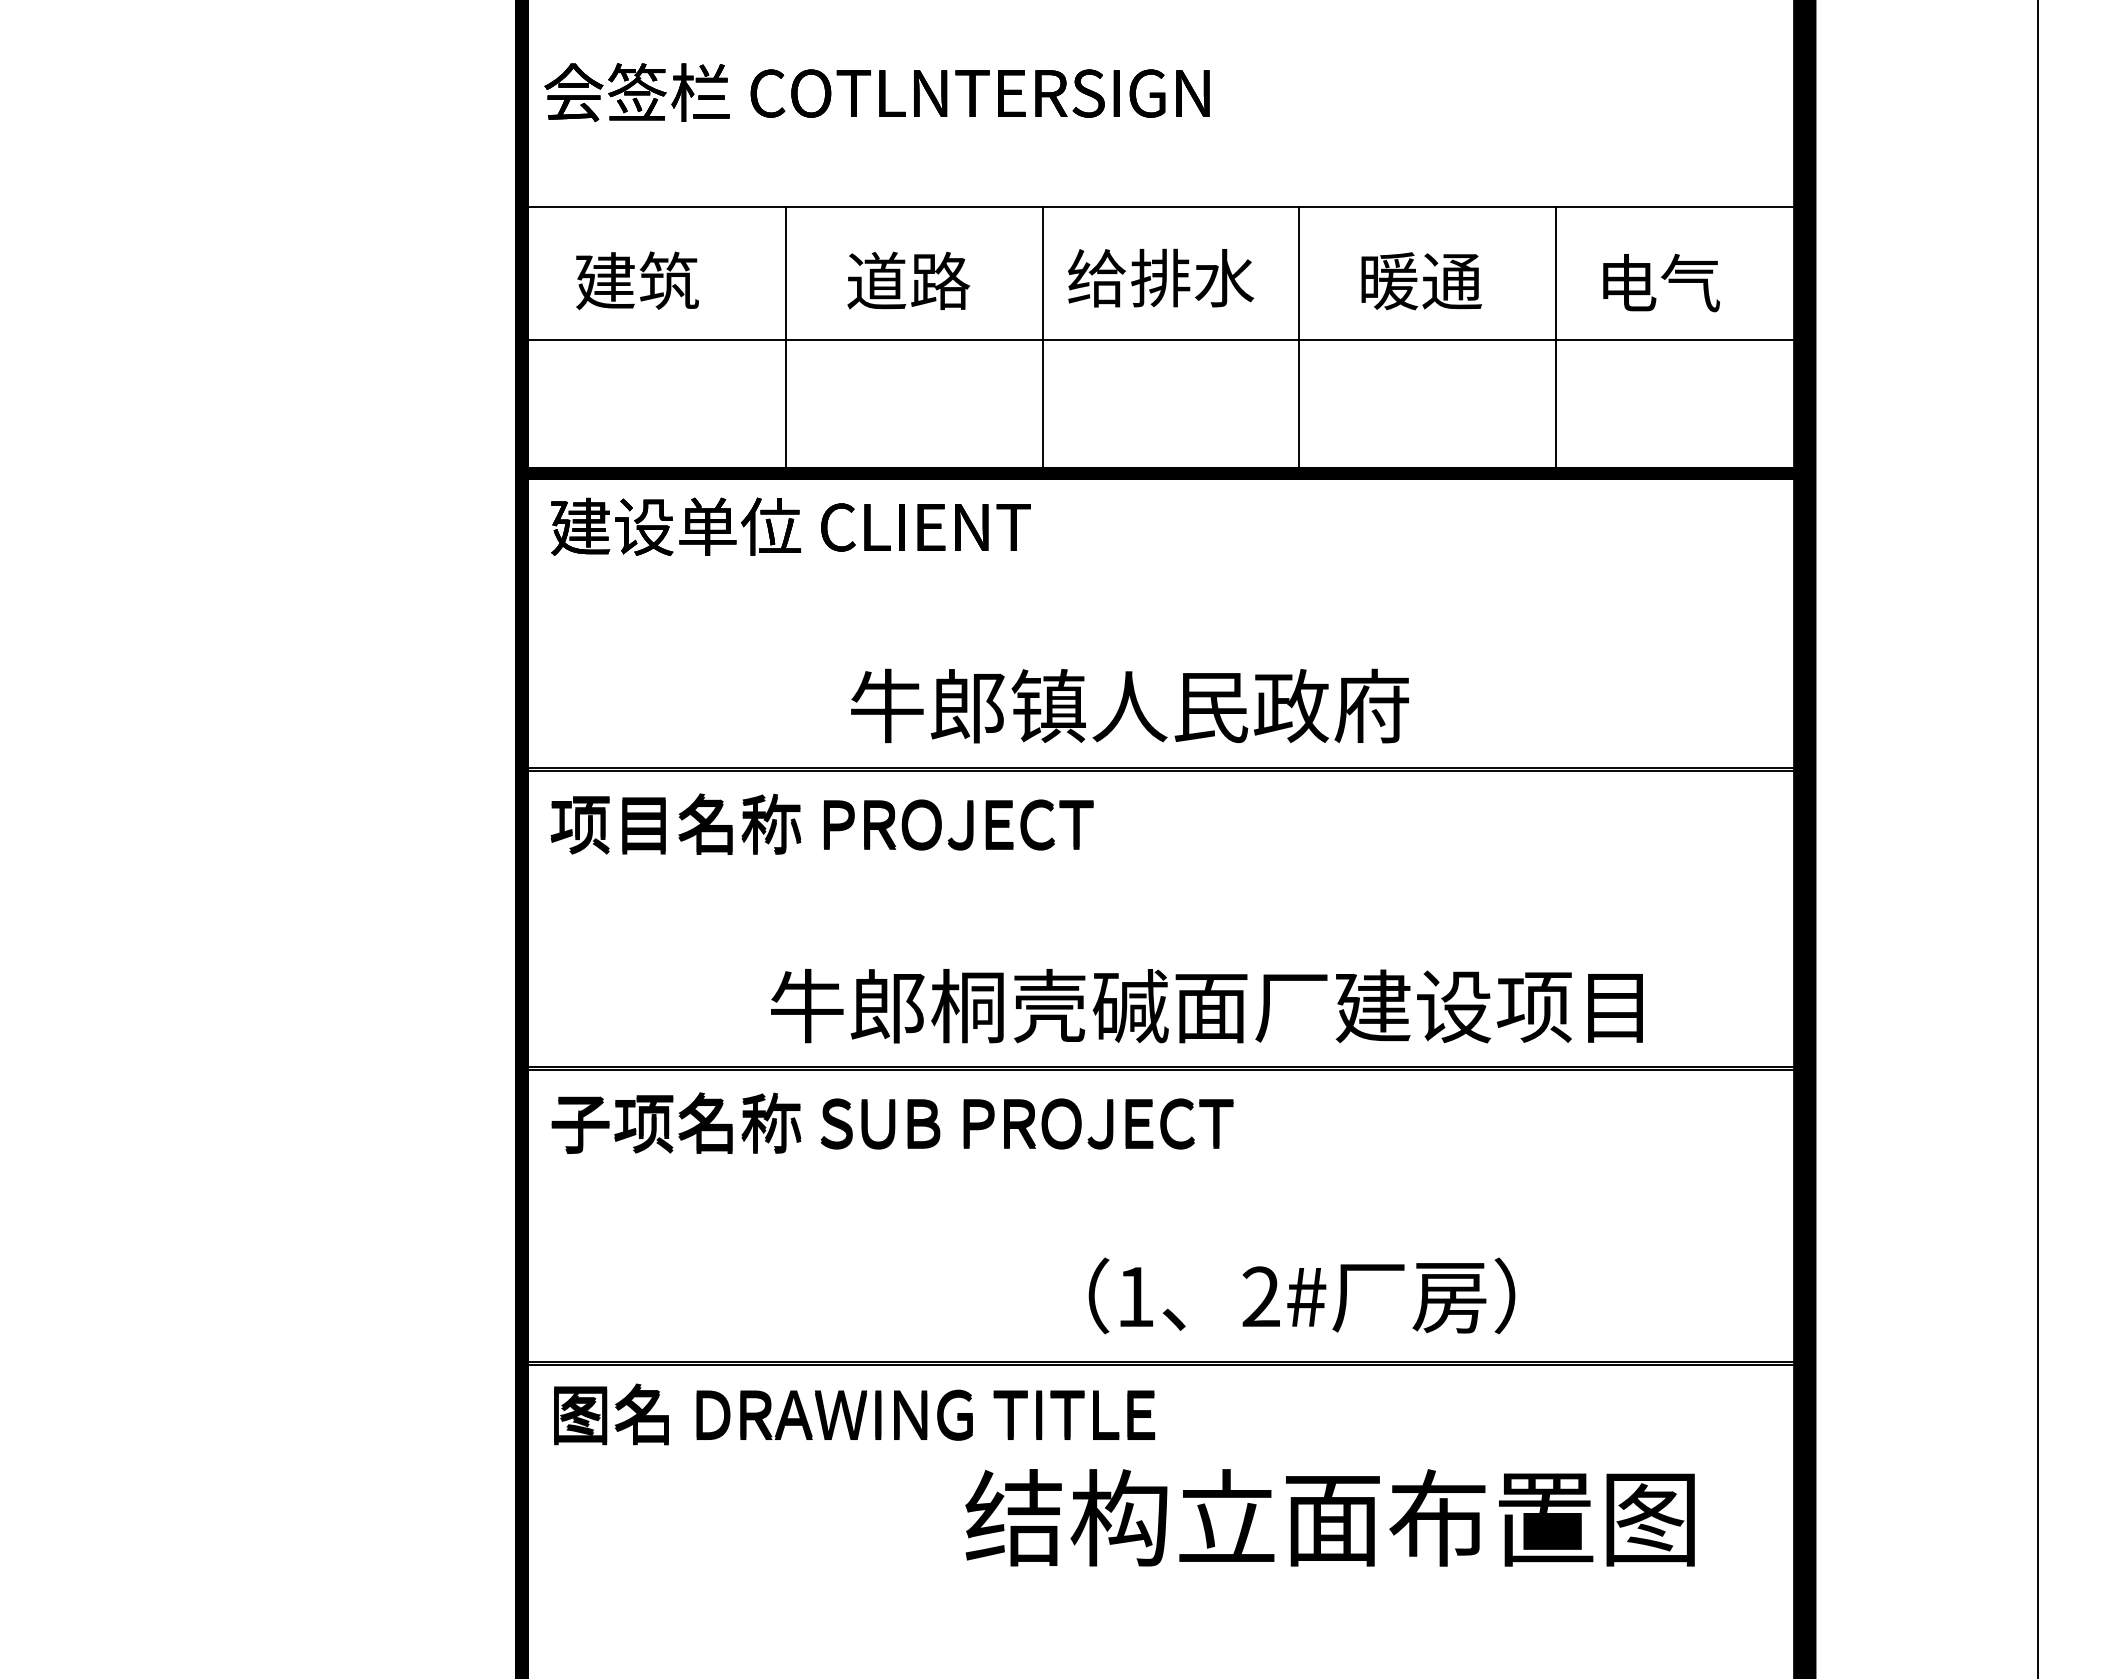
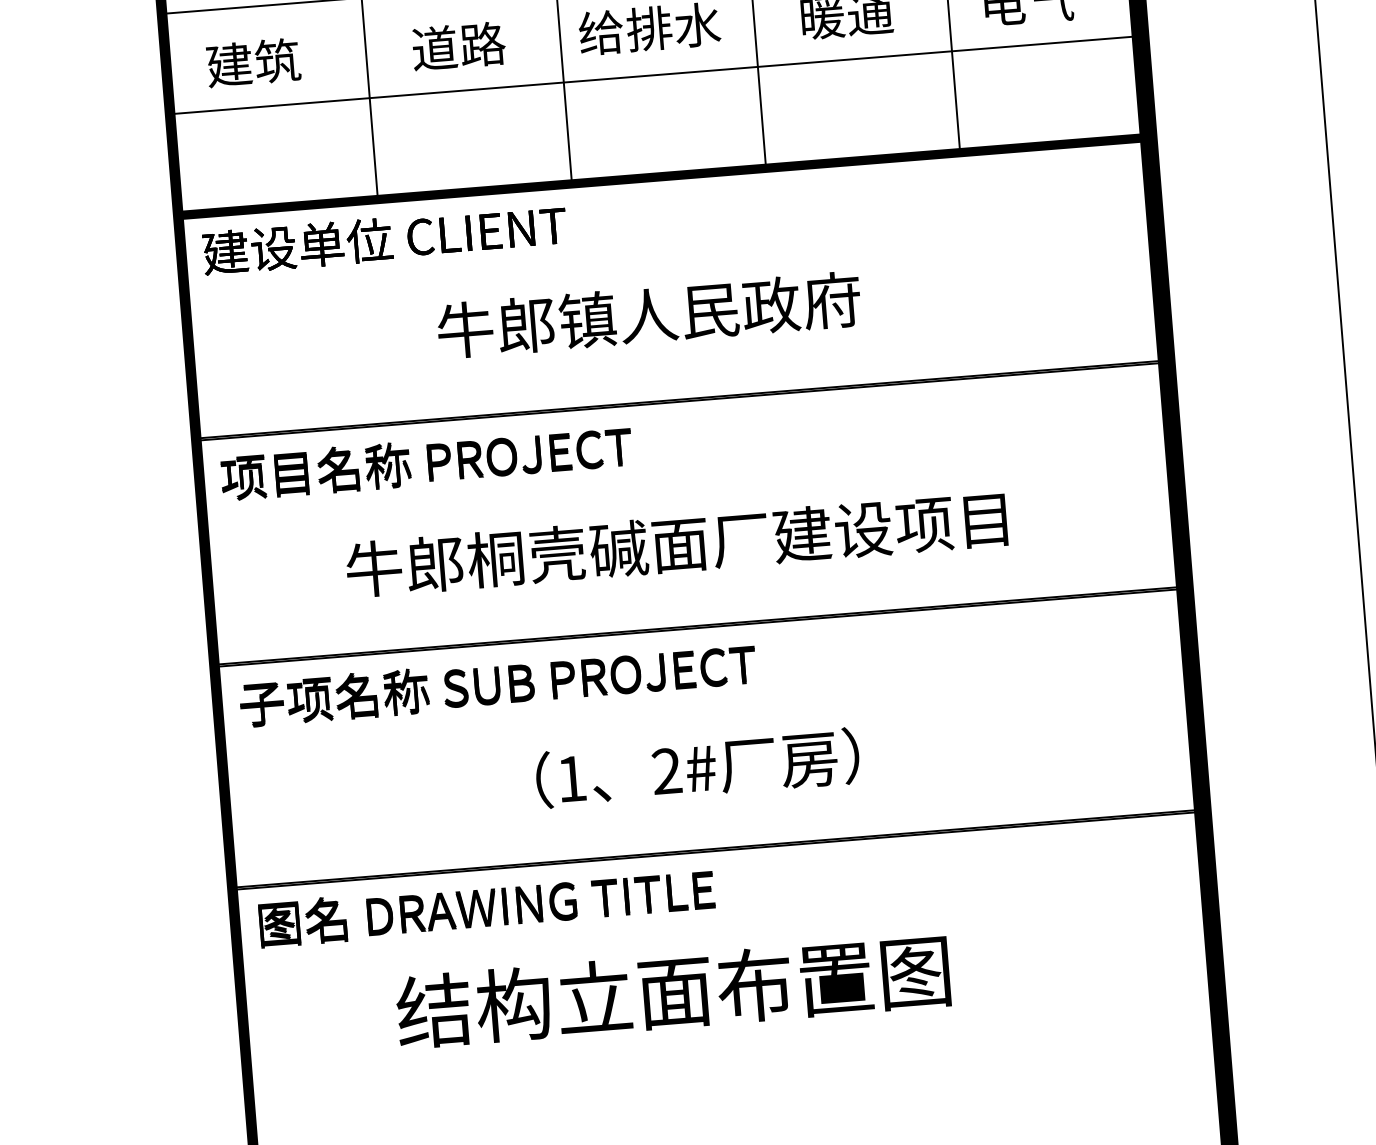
text: (1129, 705) -> (648, 314), moved
text: (1206, 1006) -> (676, 544), moved
text: (1301, 1295) -> (697, 767), moved
text: (1329, 1517) -> (672, 991), moved

